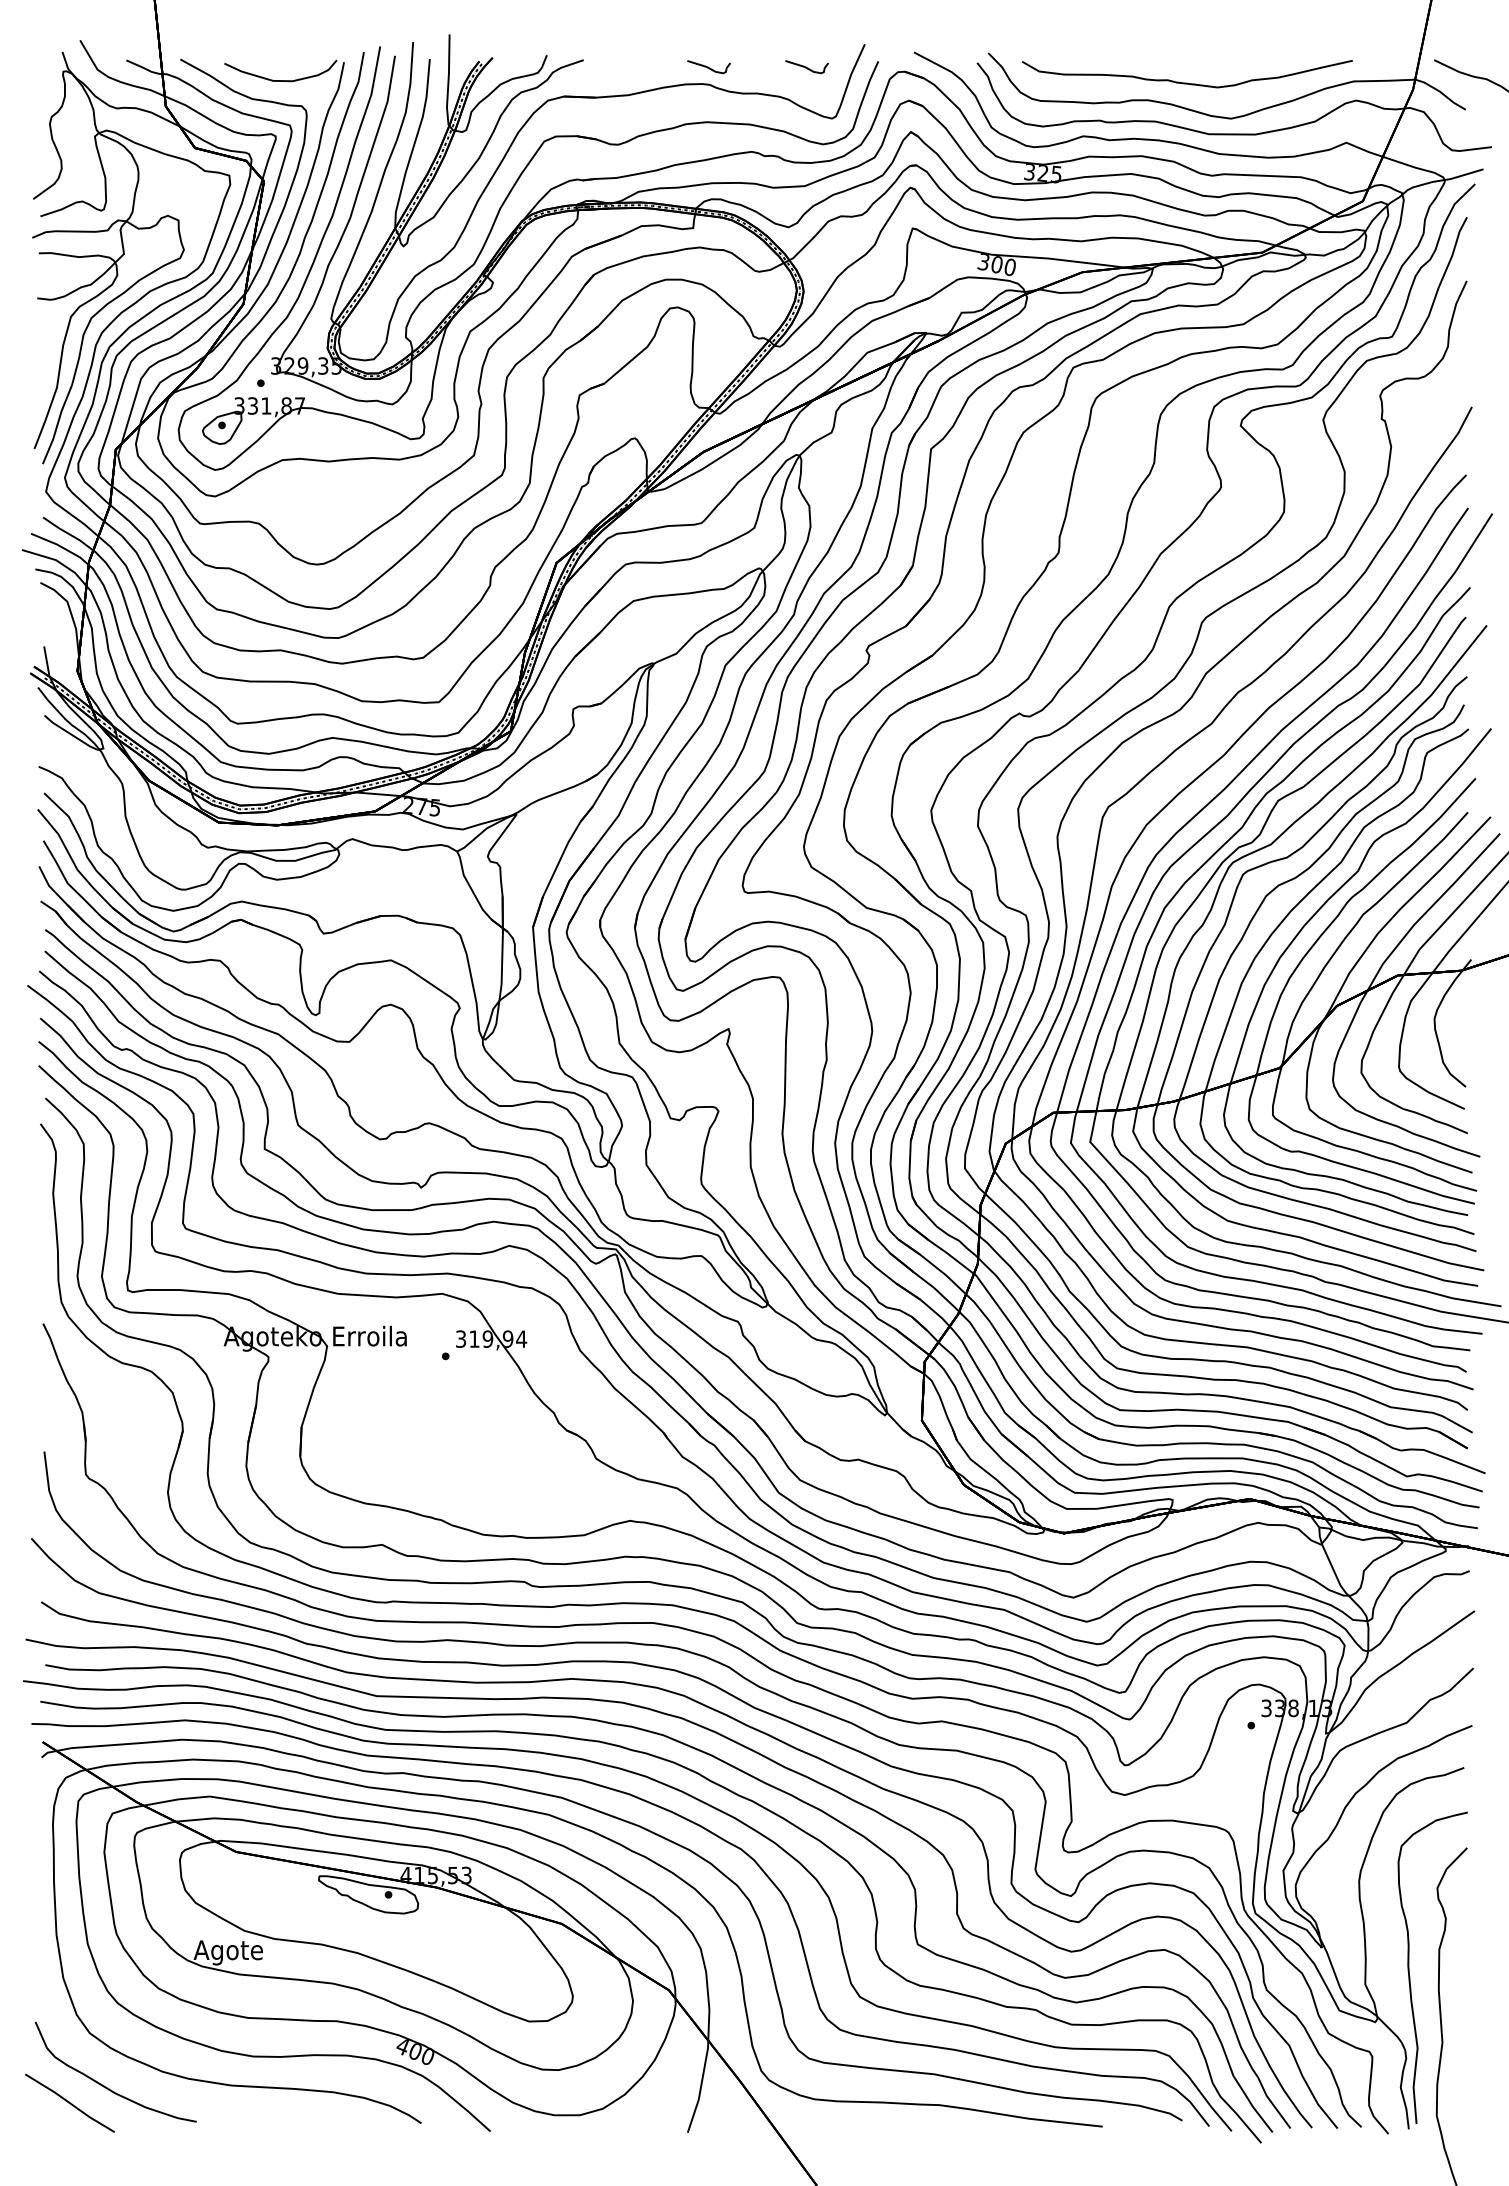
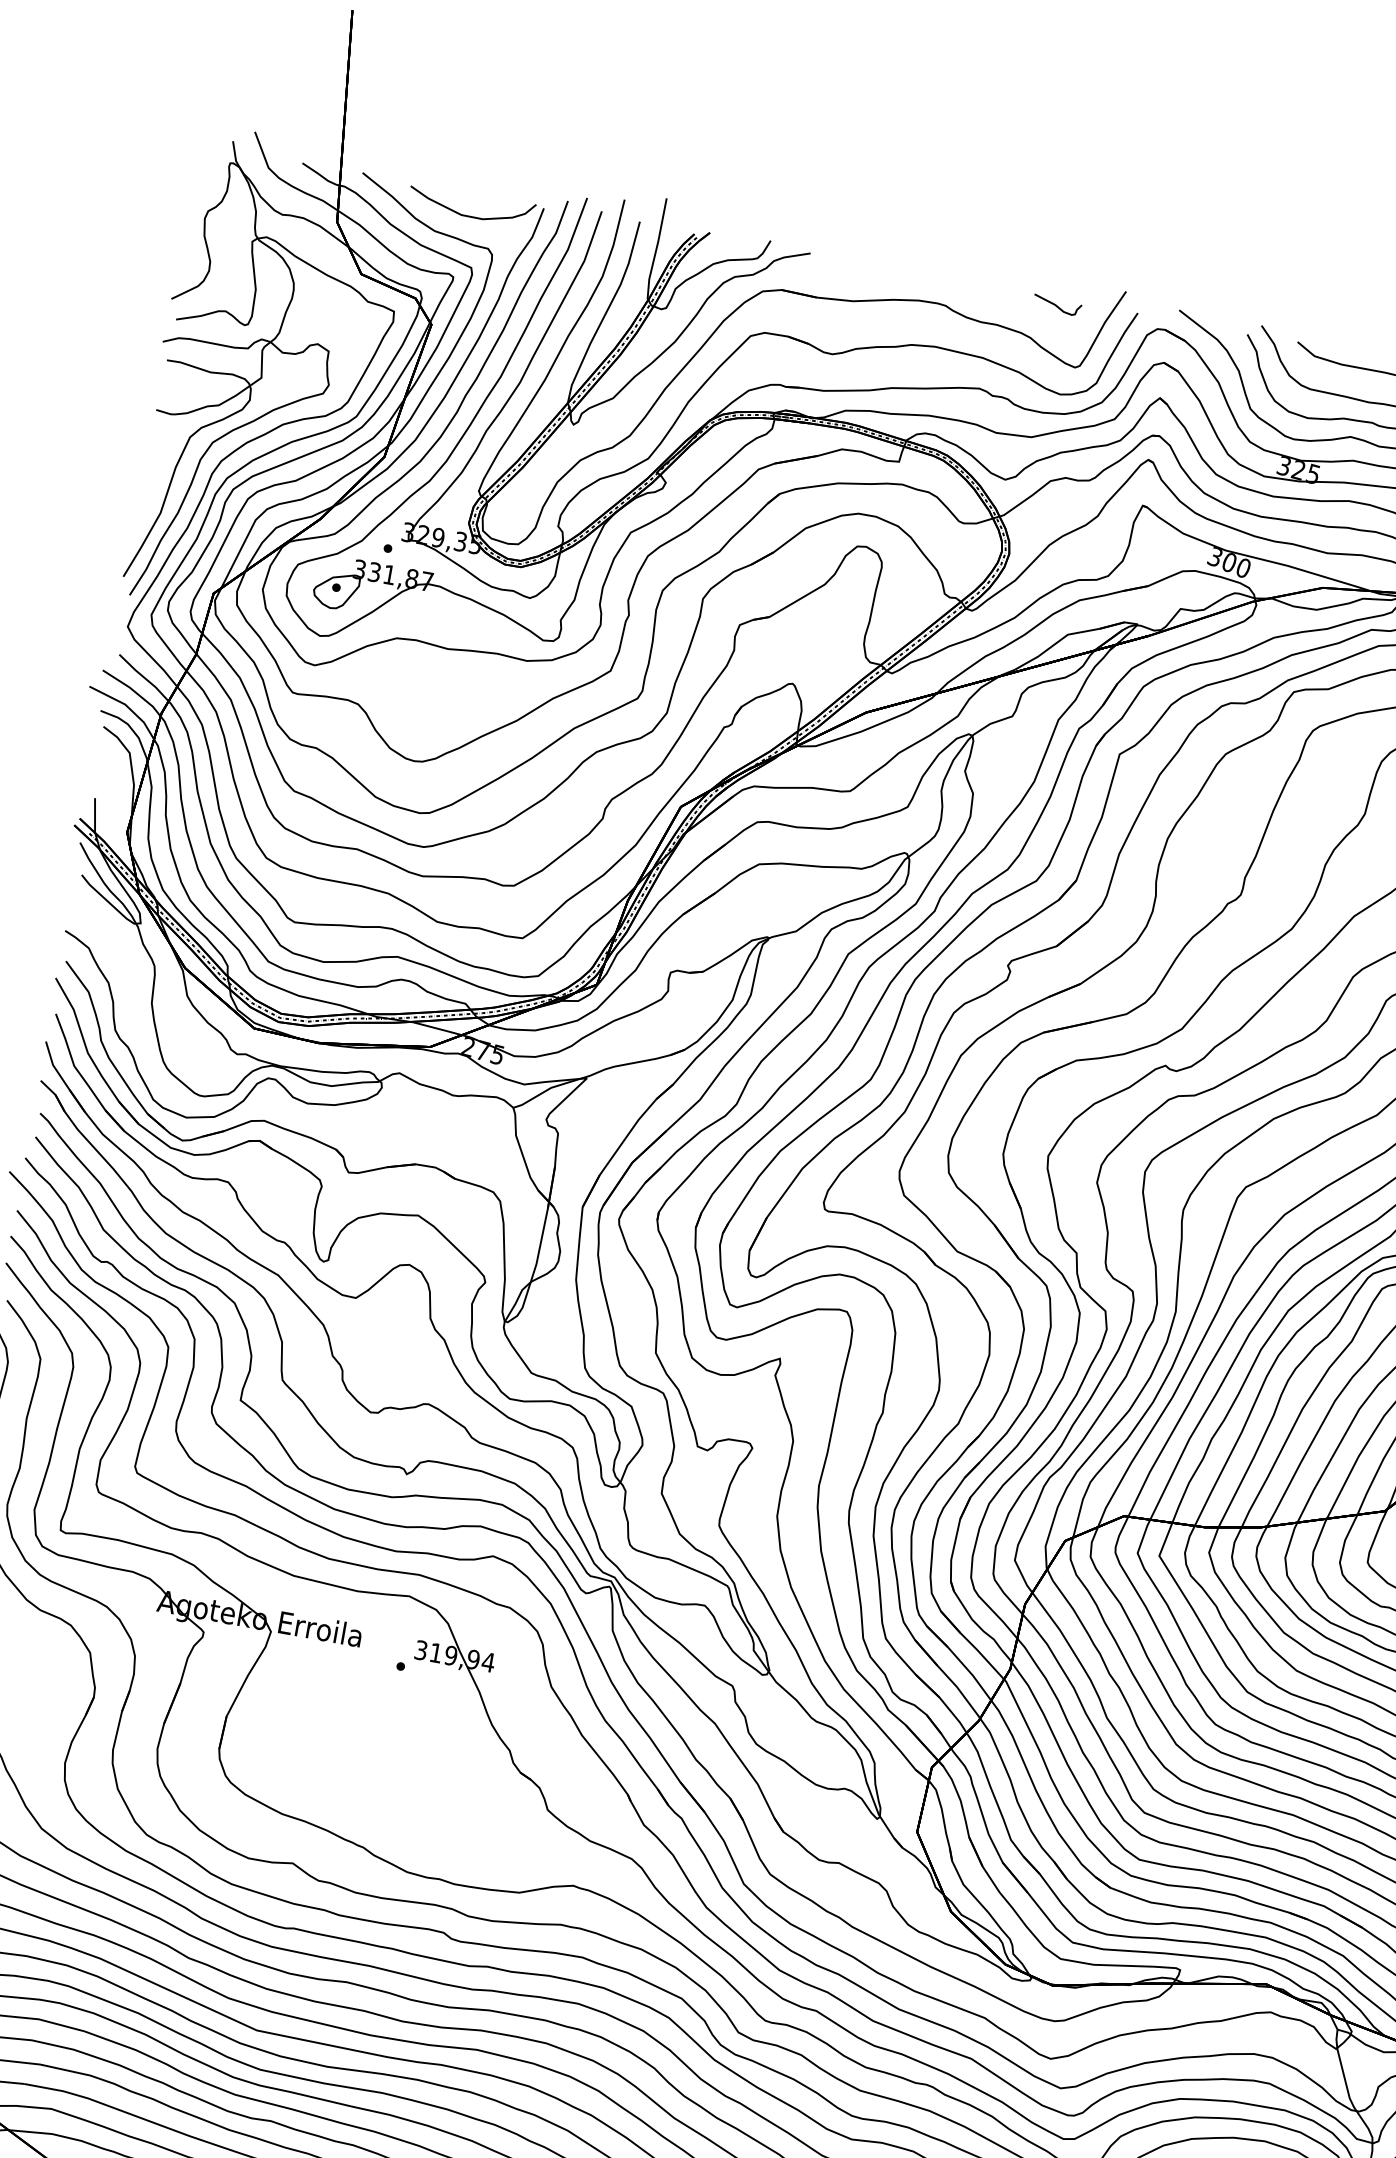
curve: (708, 67) -> (947, 286), removed

